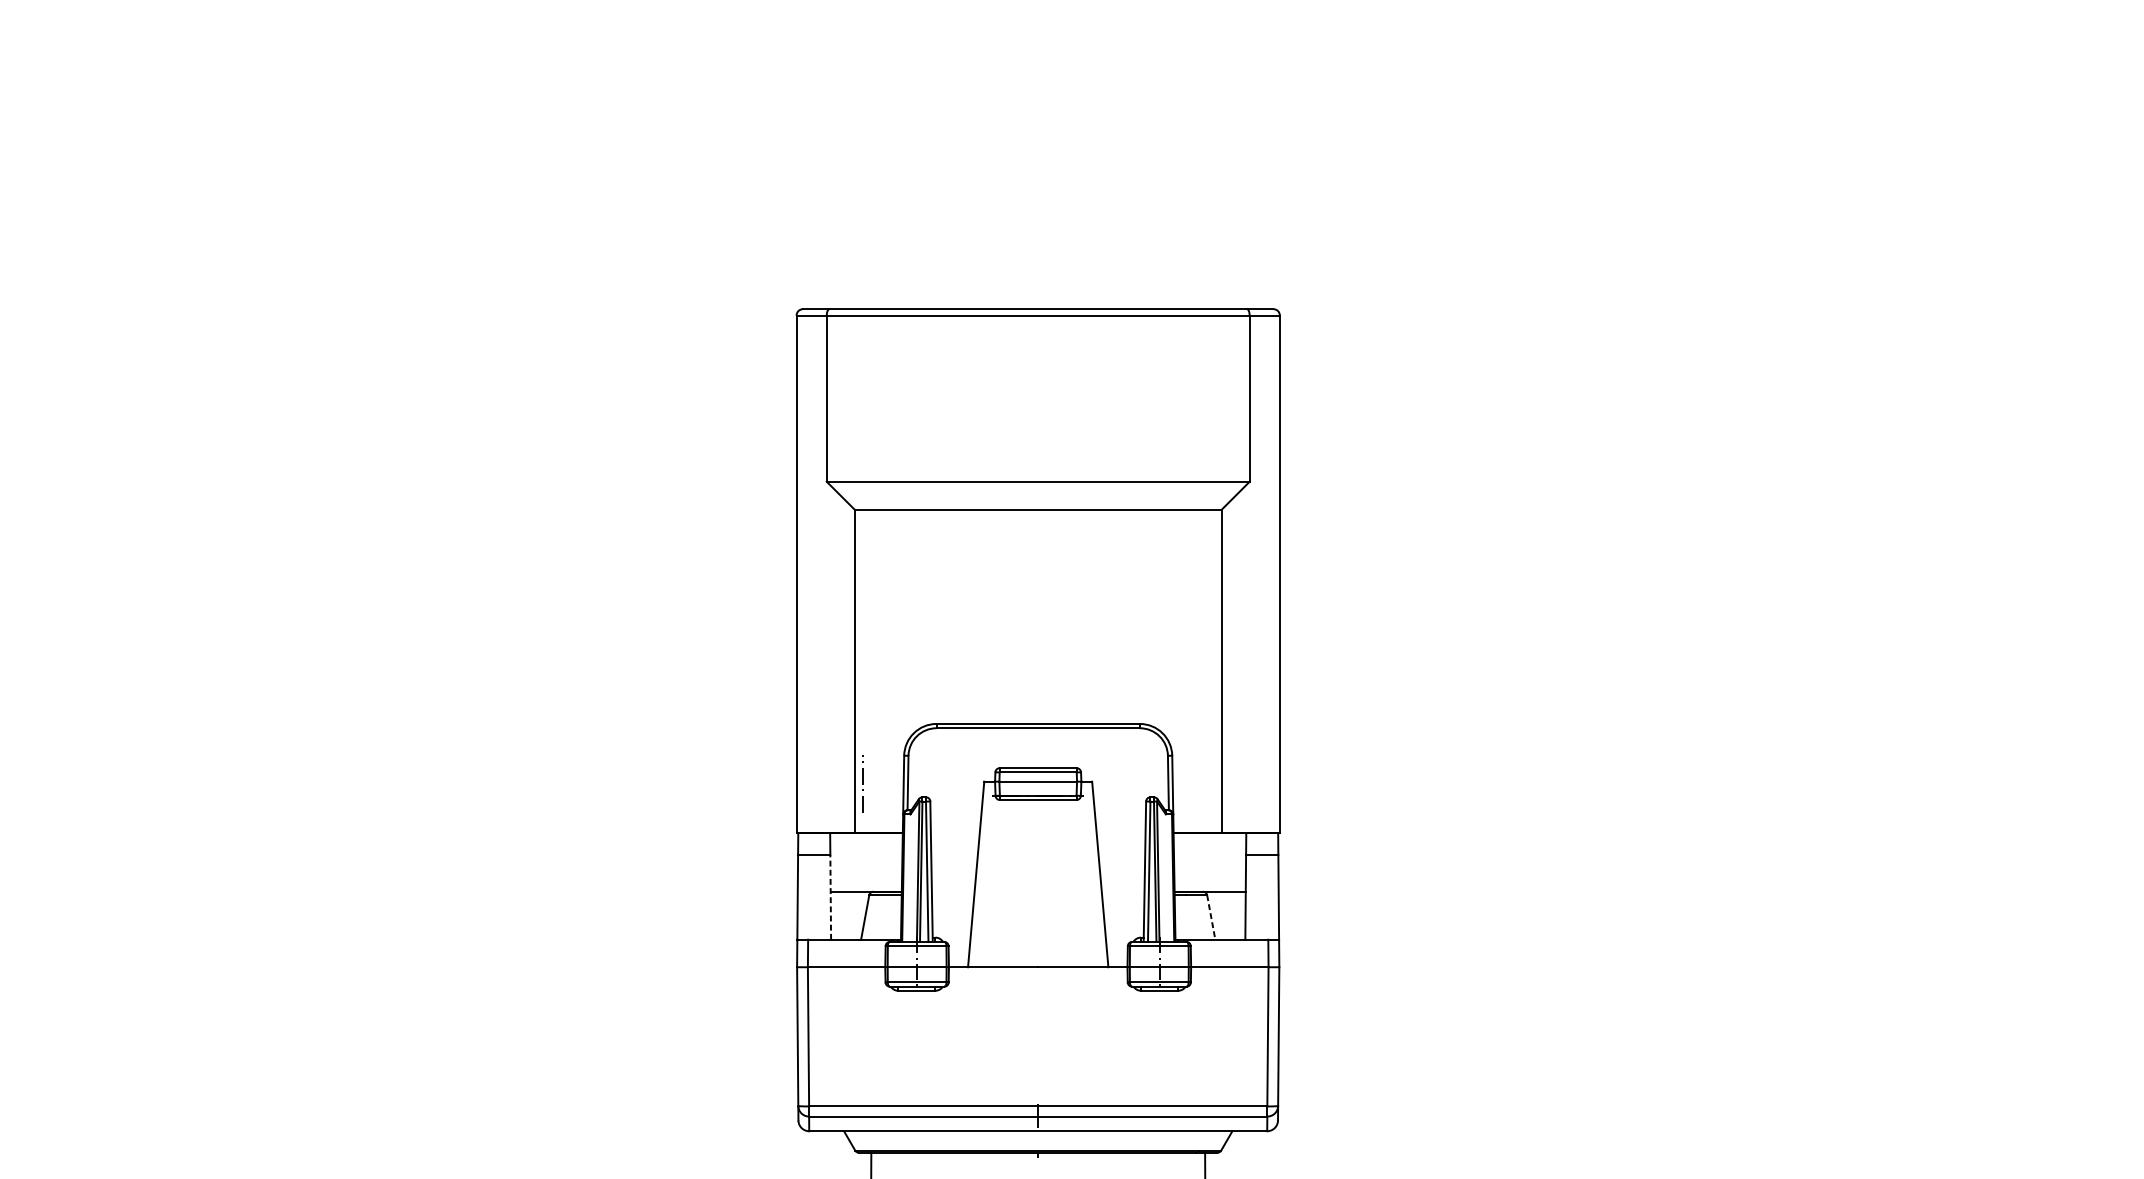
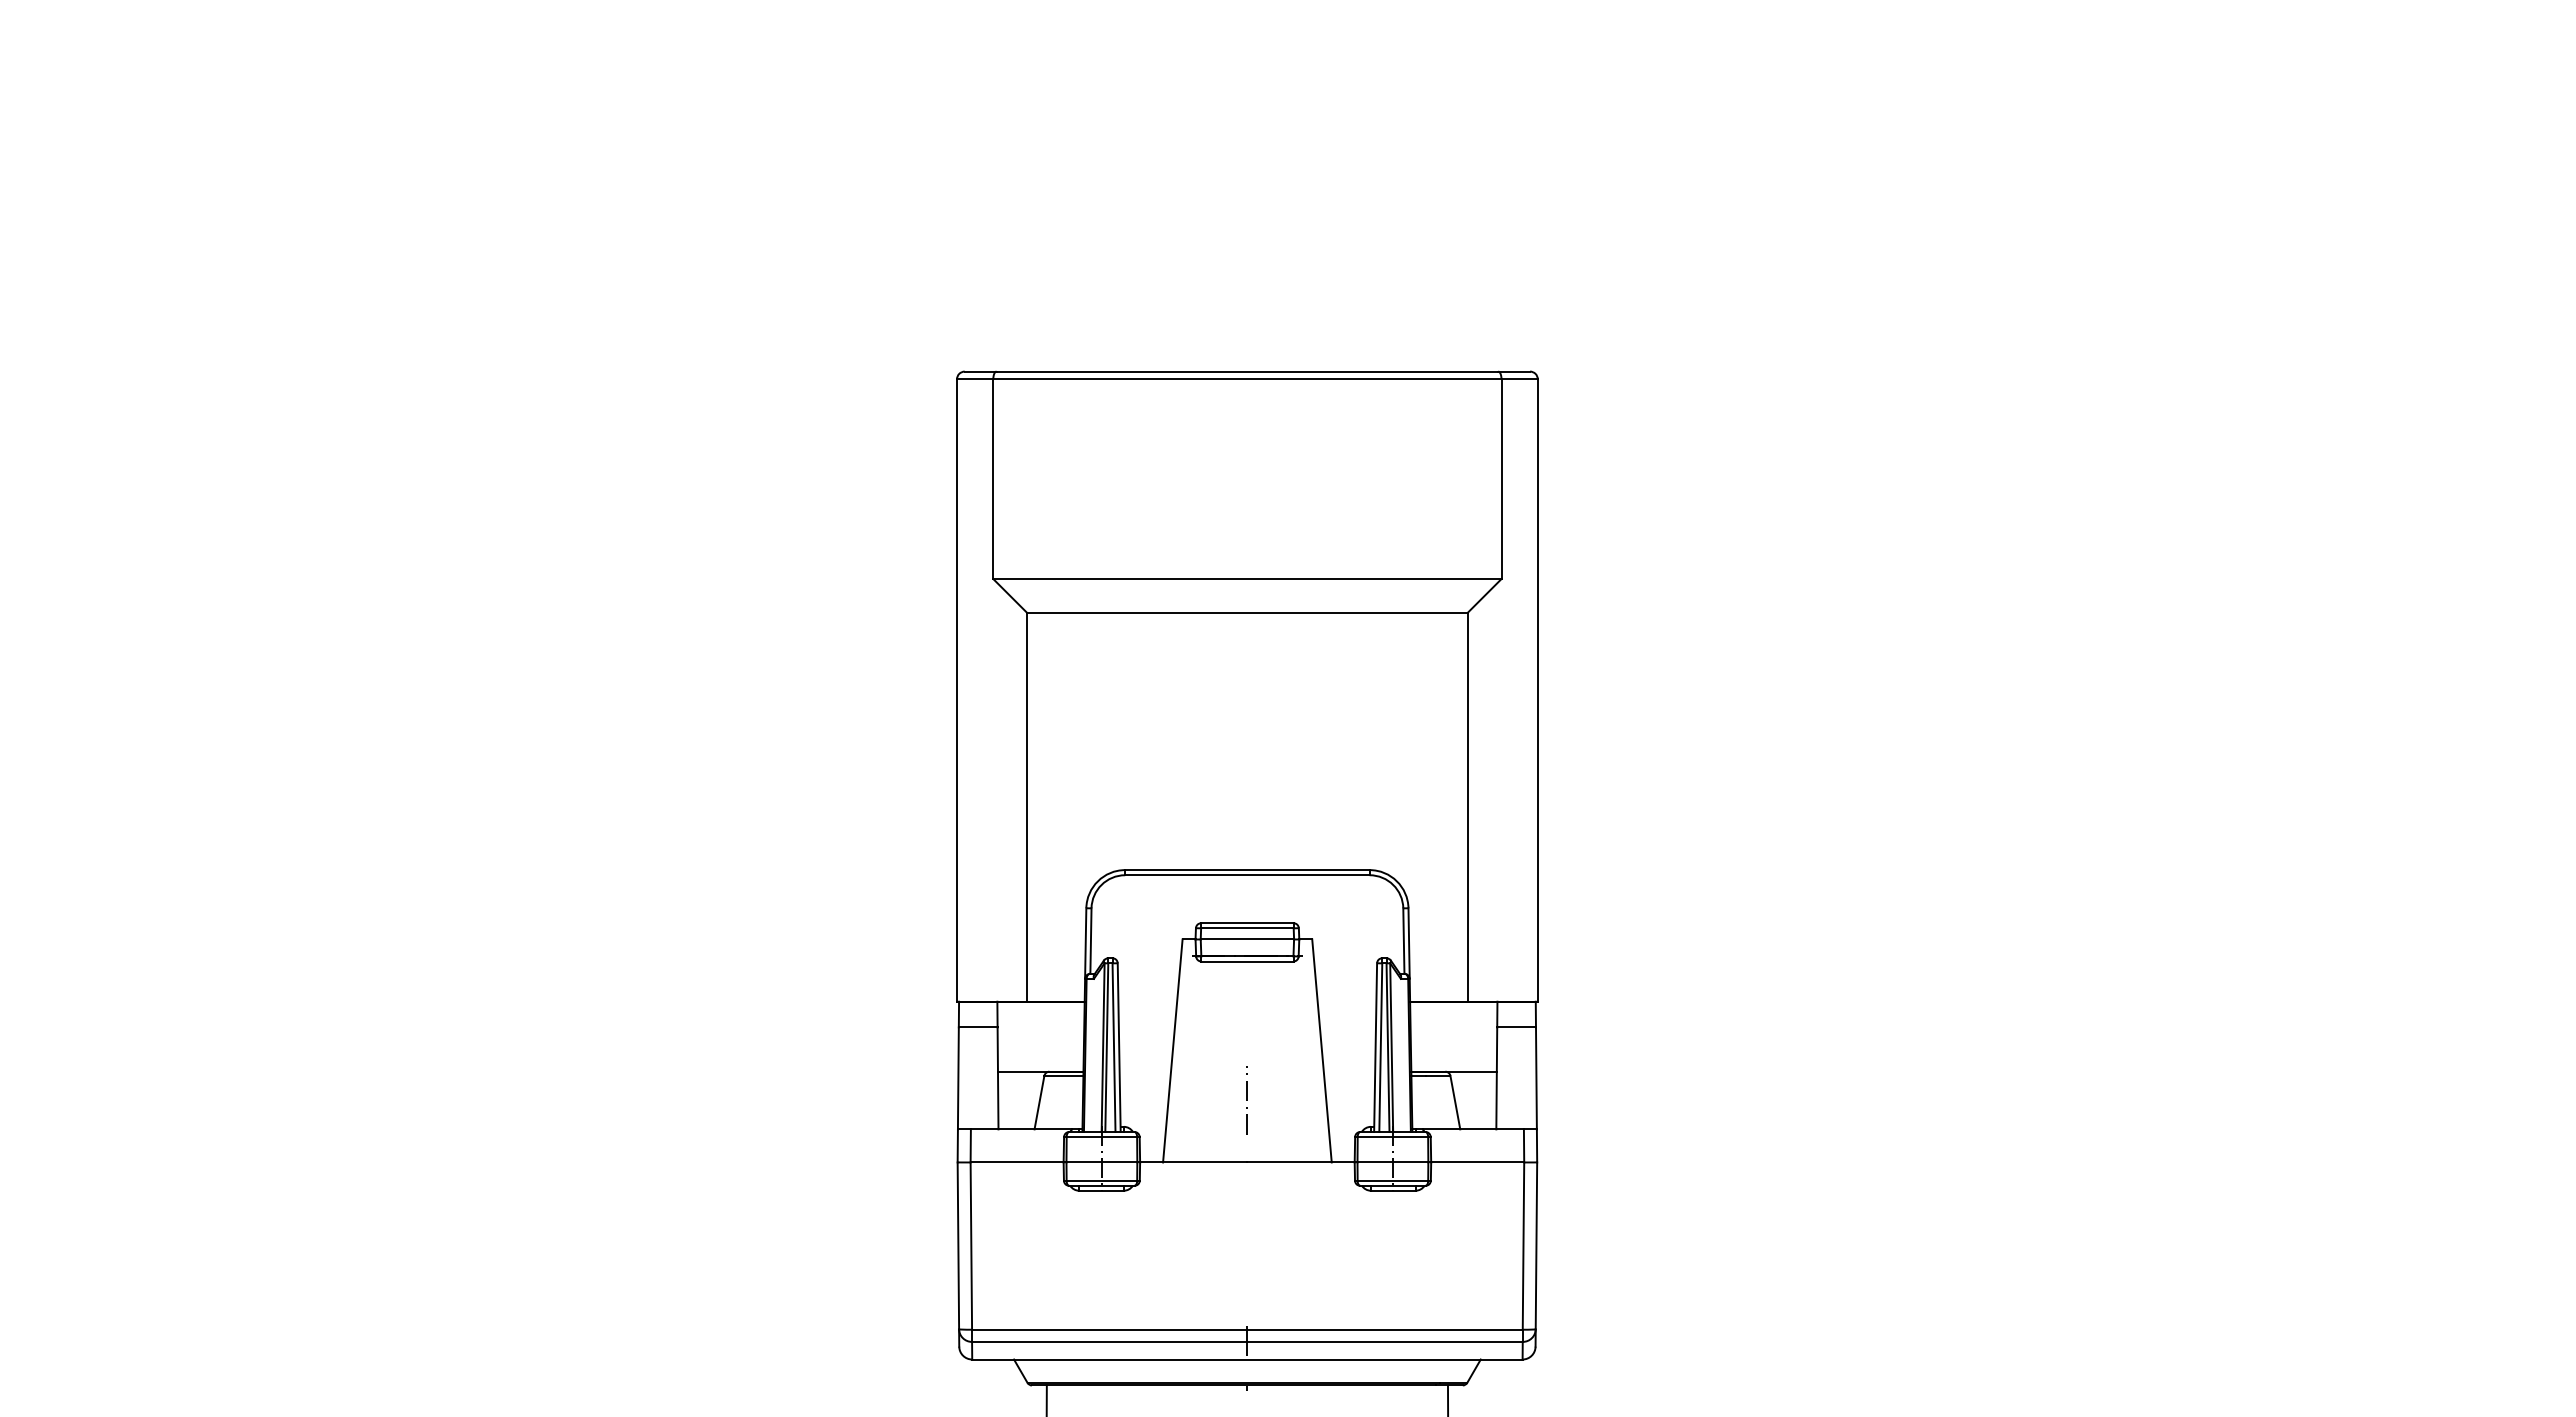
line: (862, 784) -> (1246, 1100), moved
line: (831, 896) -> (998, 1077), dashed -> solid
line: (1211, 918) -> (1455, 1103), dashed -> solid

